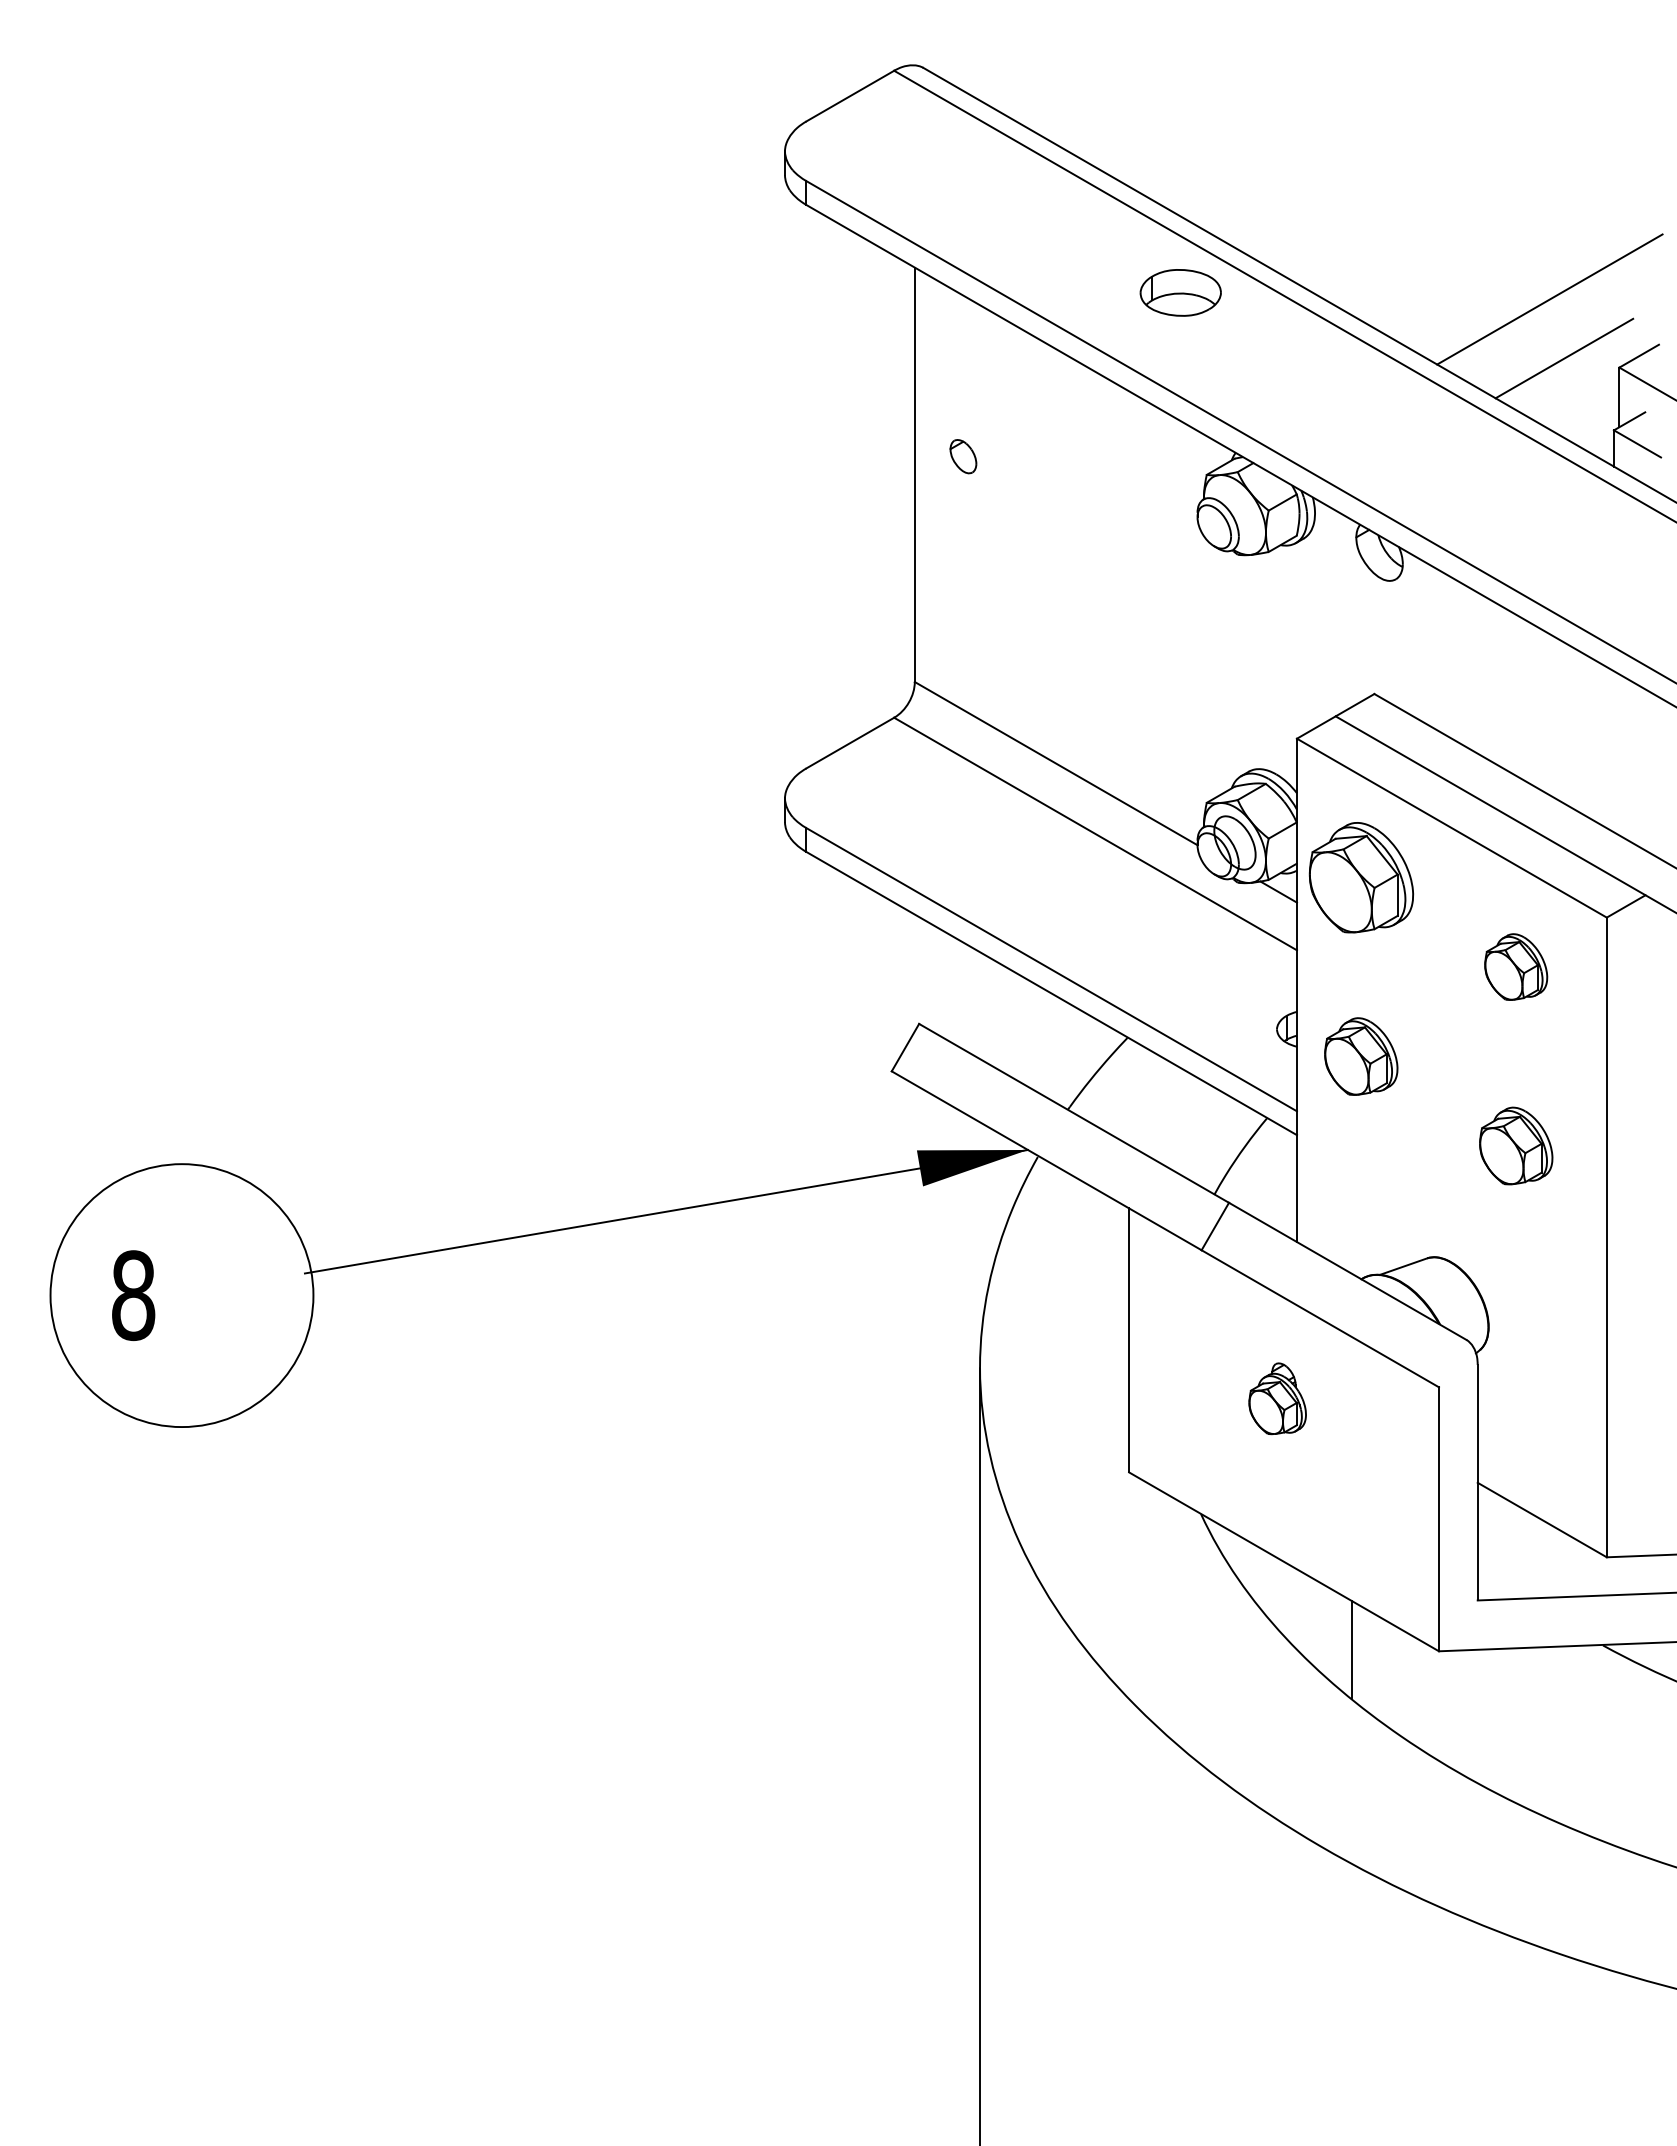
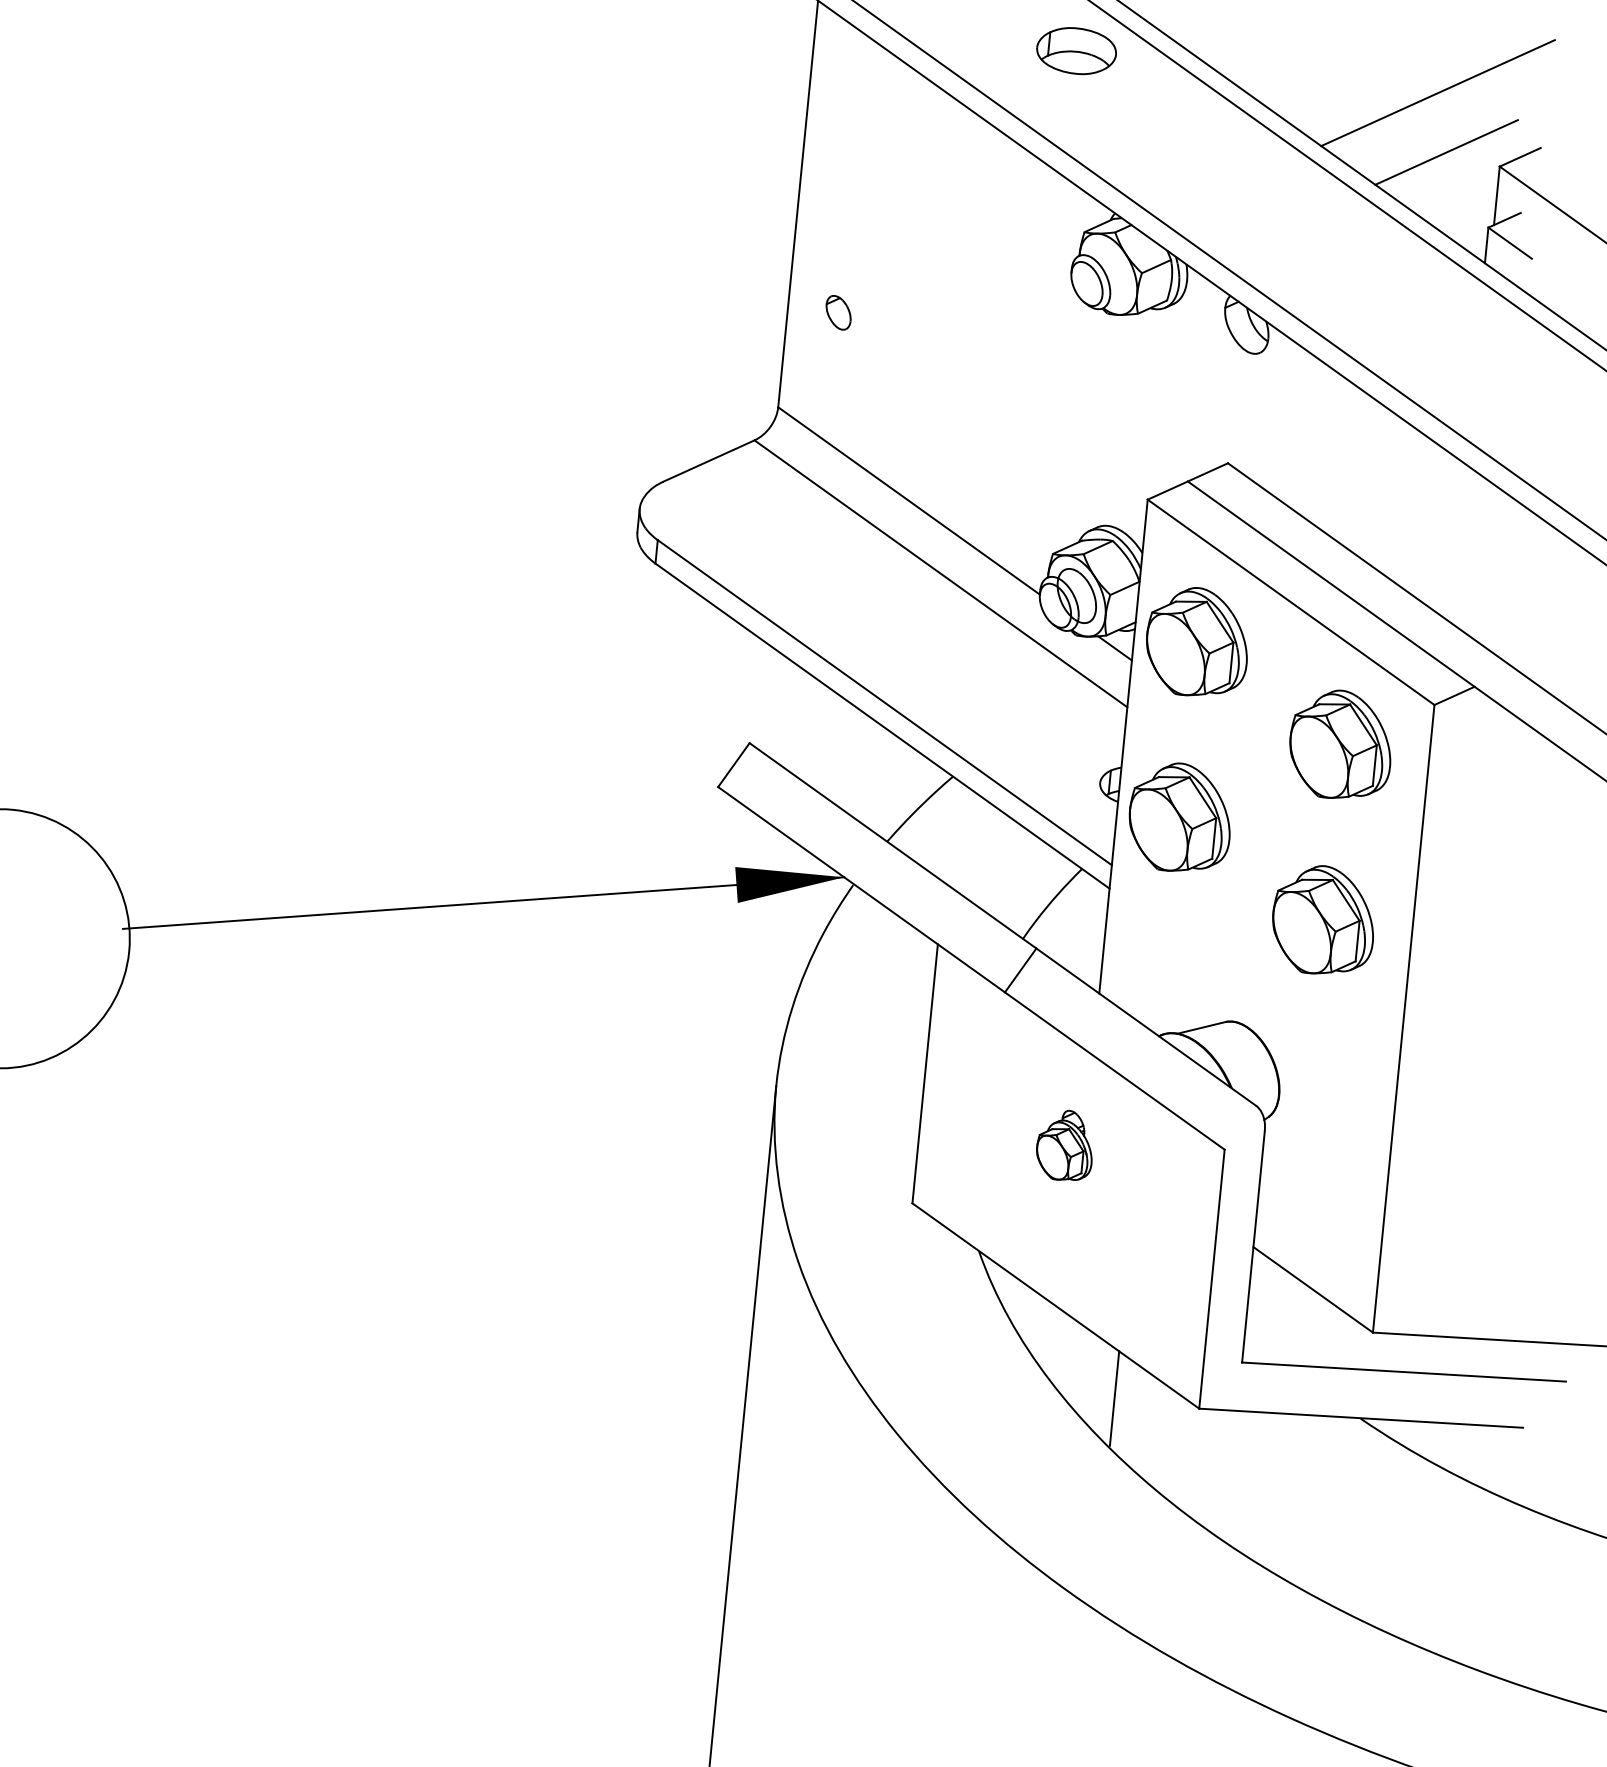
part: (963, 456) -> (838, 312), moved
part: (1515, 966) -> (1340, 744), size x1.67
part: (1360, 1056) -> (1179, 817), size x1.43
part: (1515, 1145) -> (1322, 919), size x1.43

